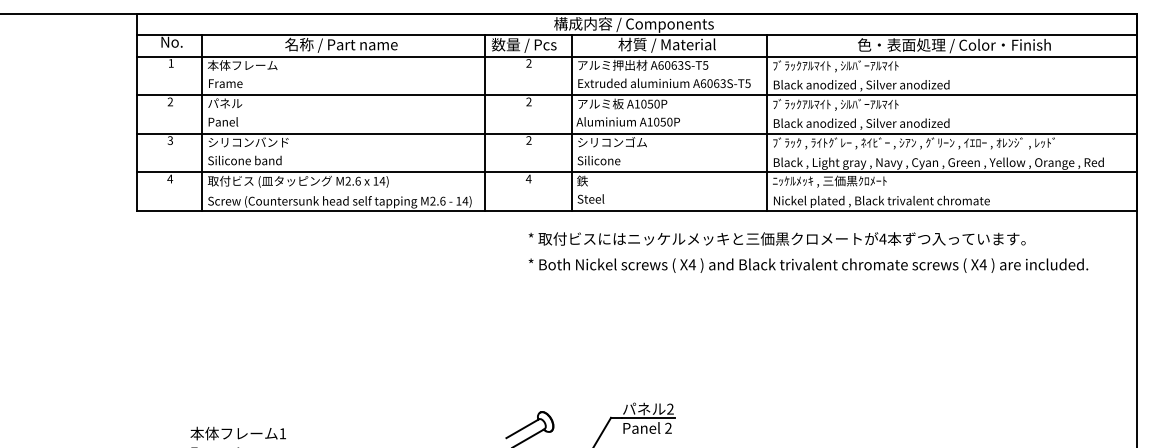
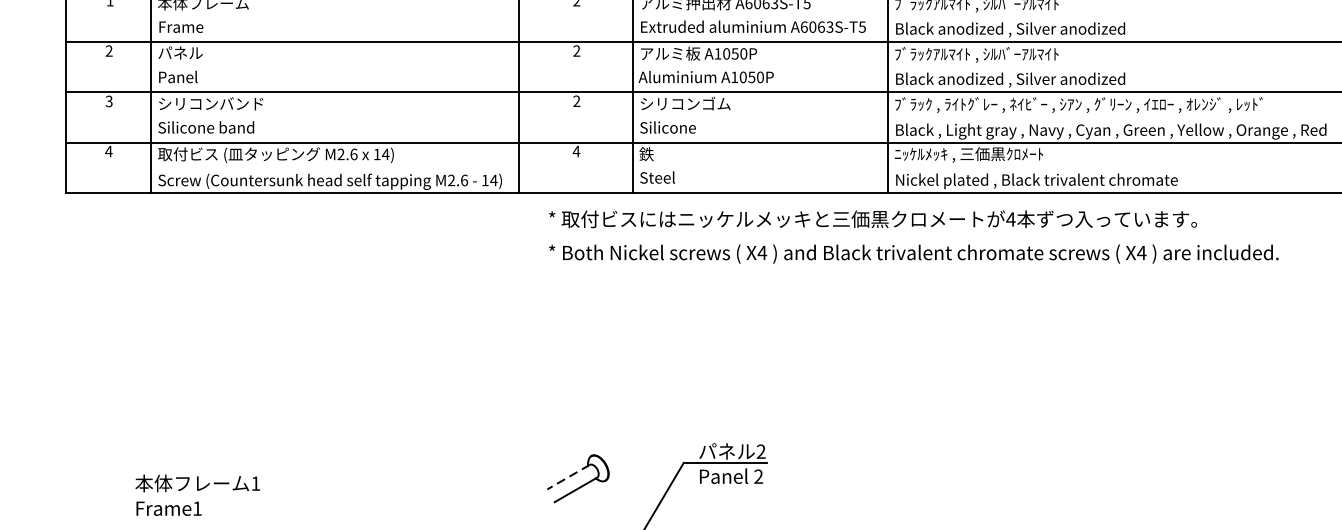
text: (808, 252) -> (913, 236), moved
line: (522, 428) -> (568, 476), solid -> dashed

